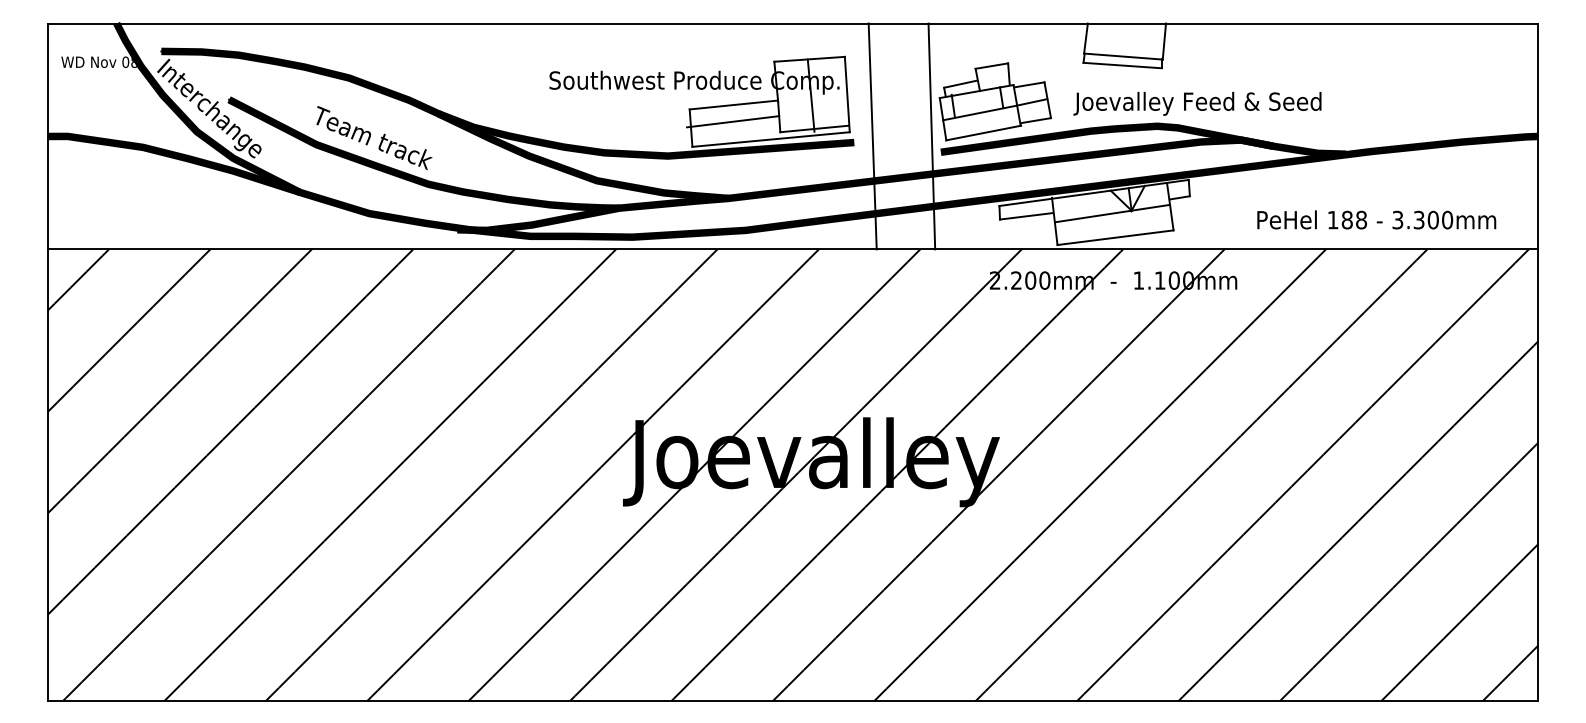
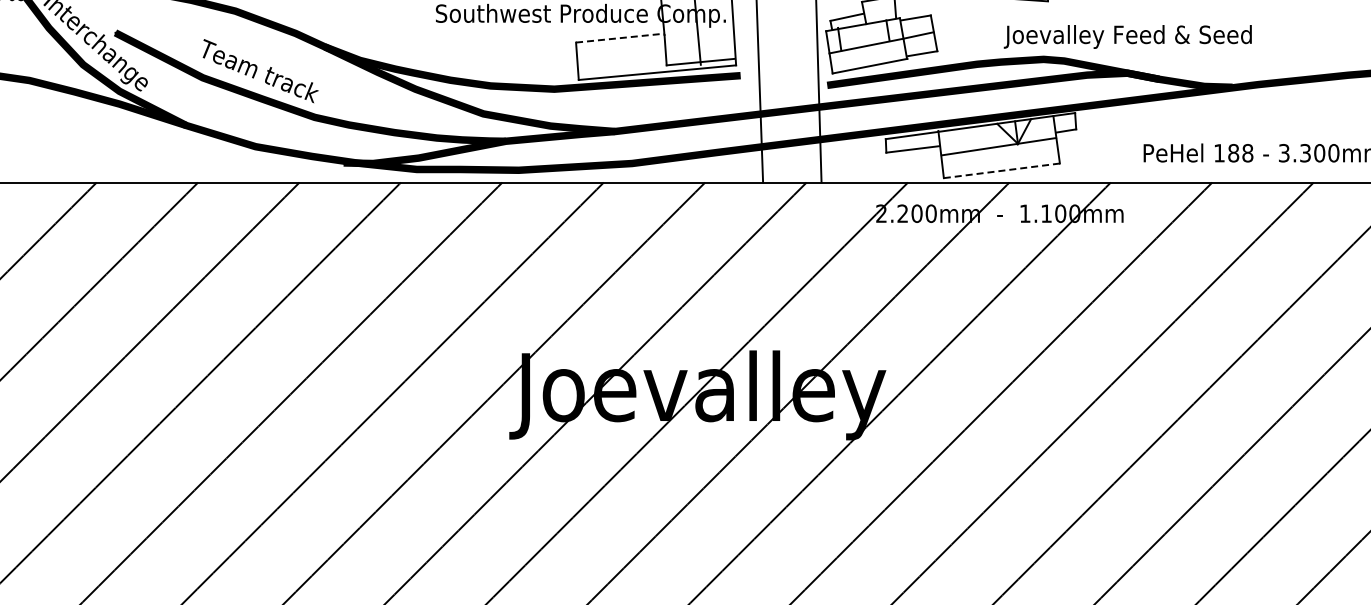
text: (1197, 103) -> (1127, 36), moved
line: (734, 104) -> (620, 37), solid -> dashed
line: (733, 121) -> (619, 54), removed
line: (1115, 237) -> (1001, 170), solid -> dashed

